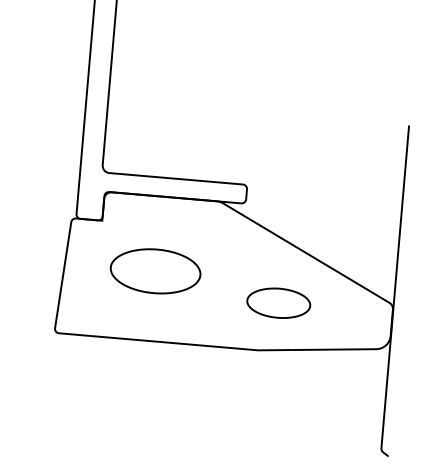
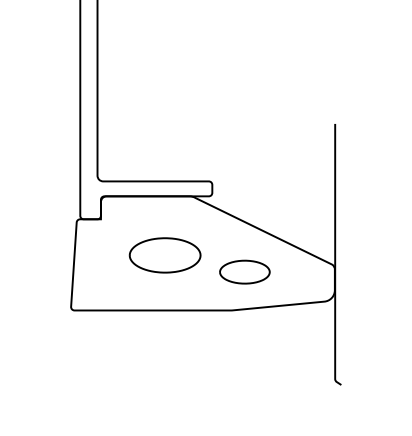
part: (154, 271) -> (164, 255), moved

